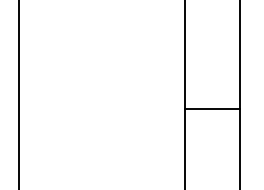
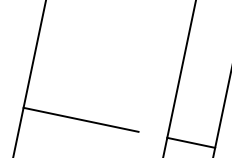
line: (211, 109) -> (190, 142), moved
line: (84, 151) -> (80, 119), added

